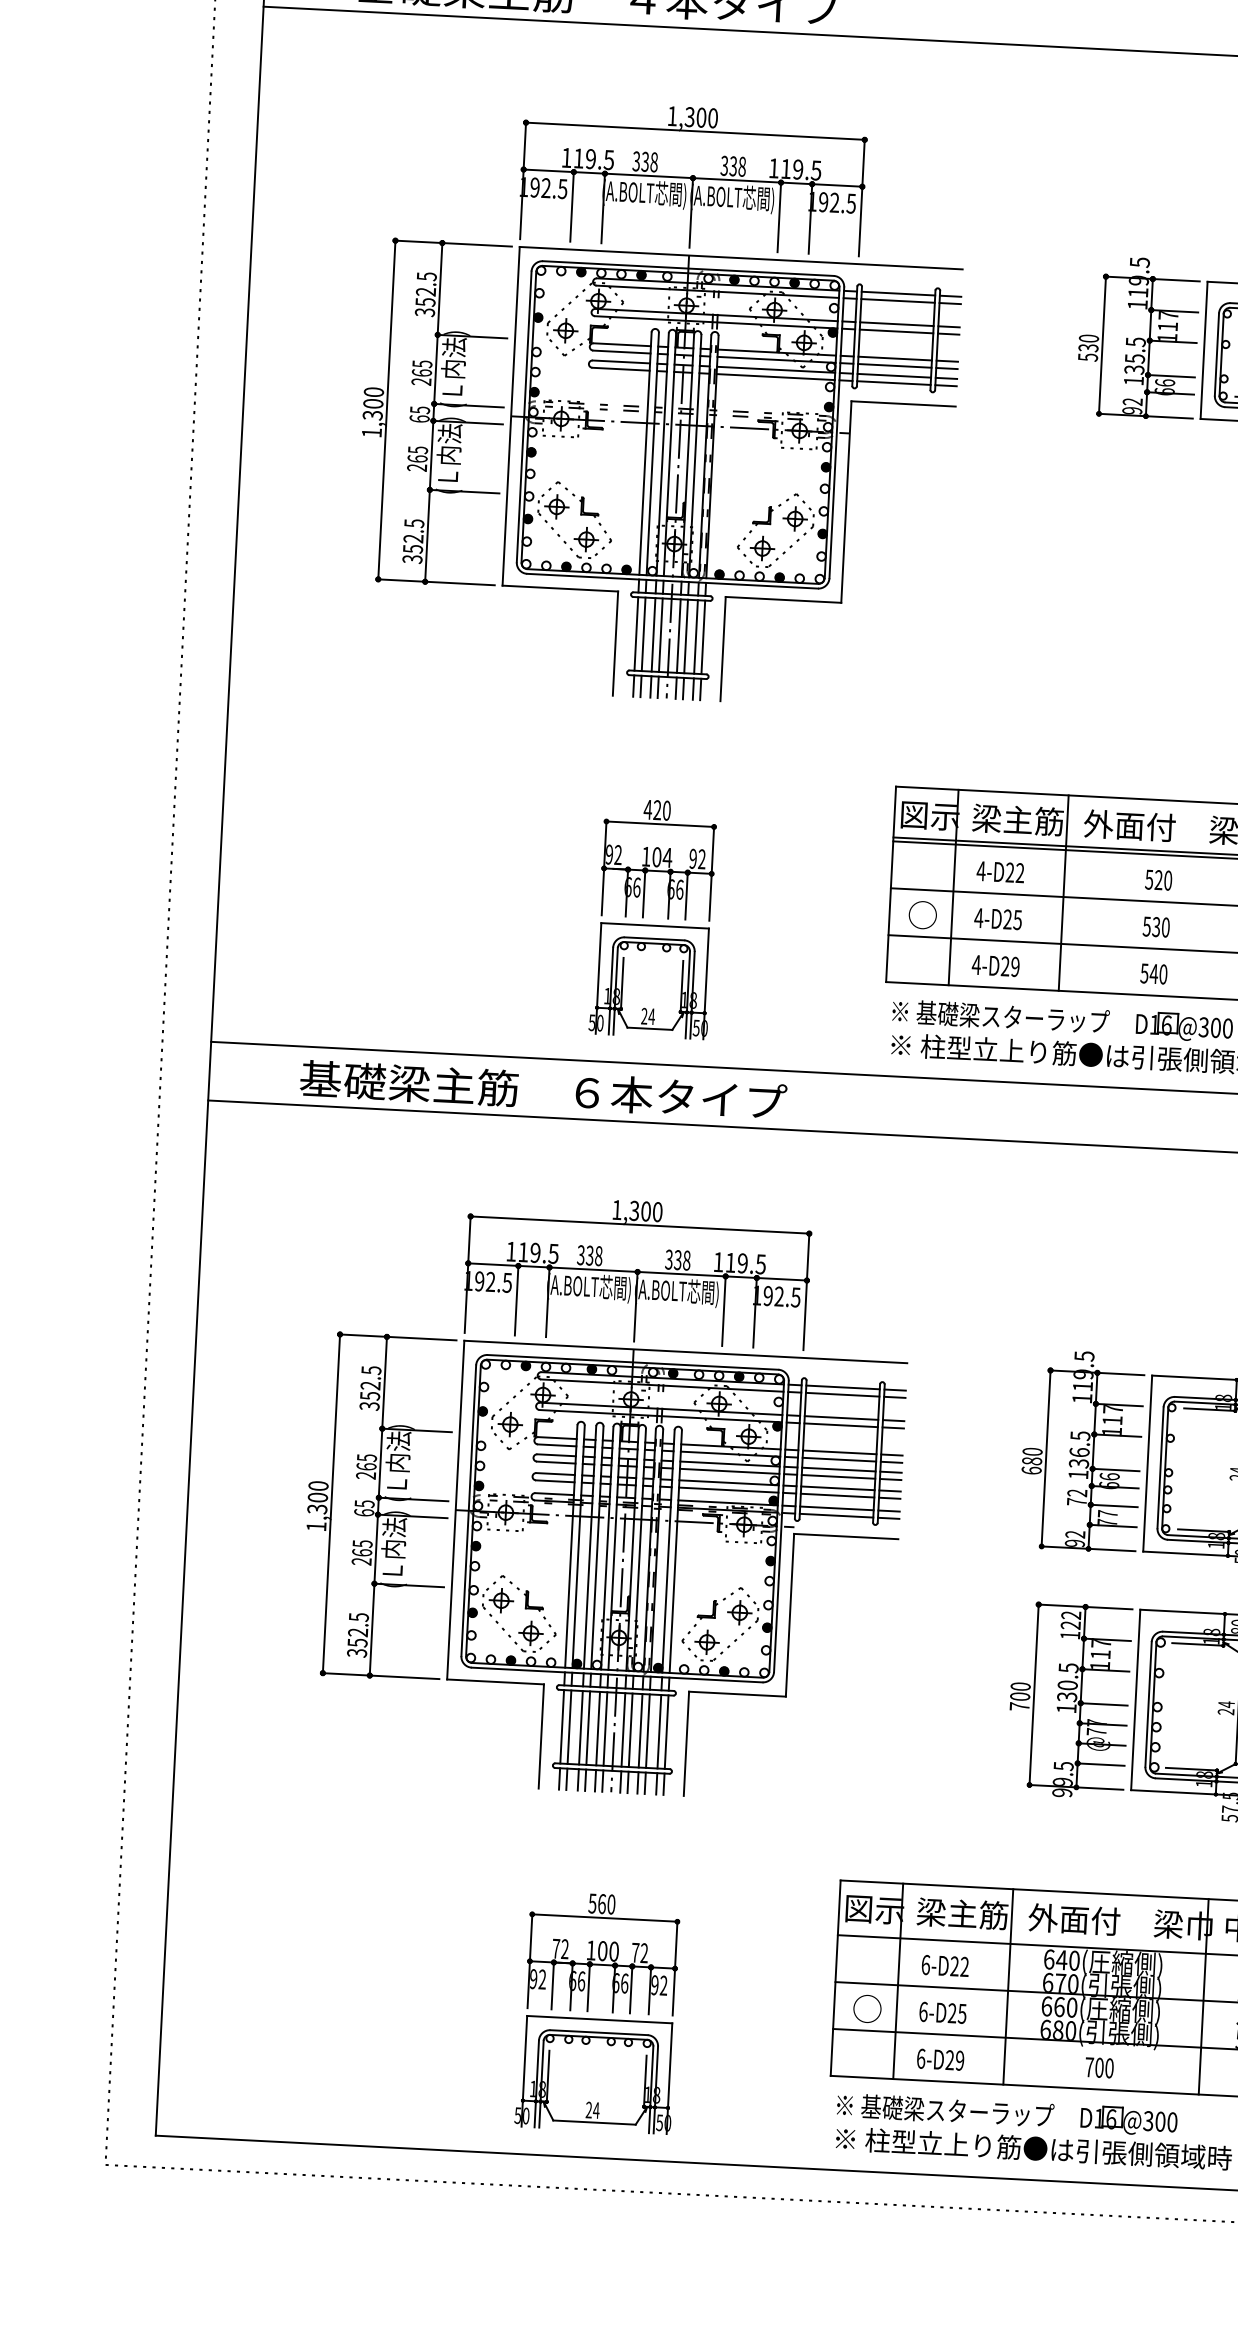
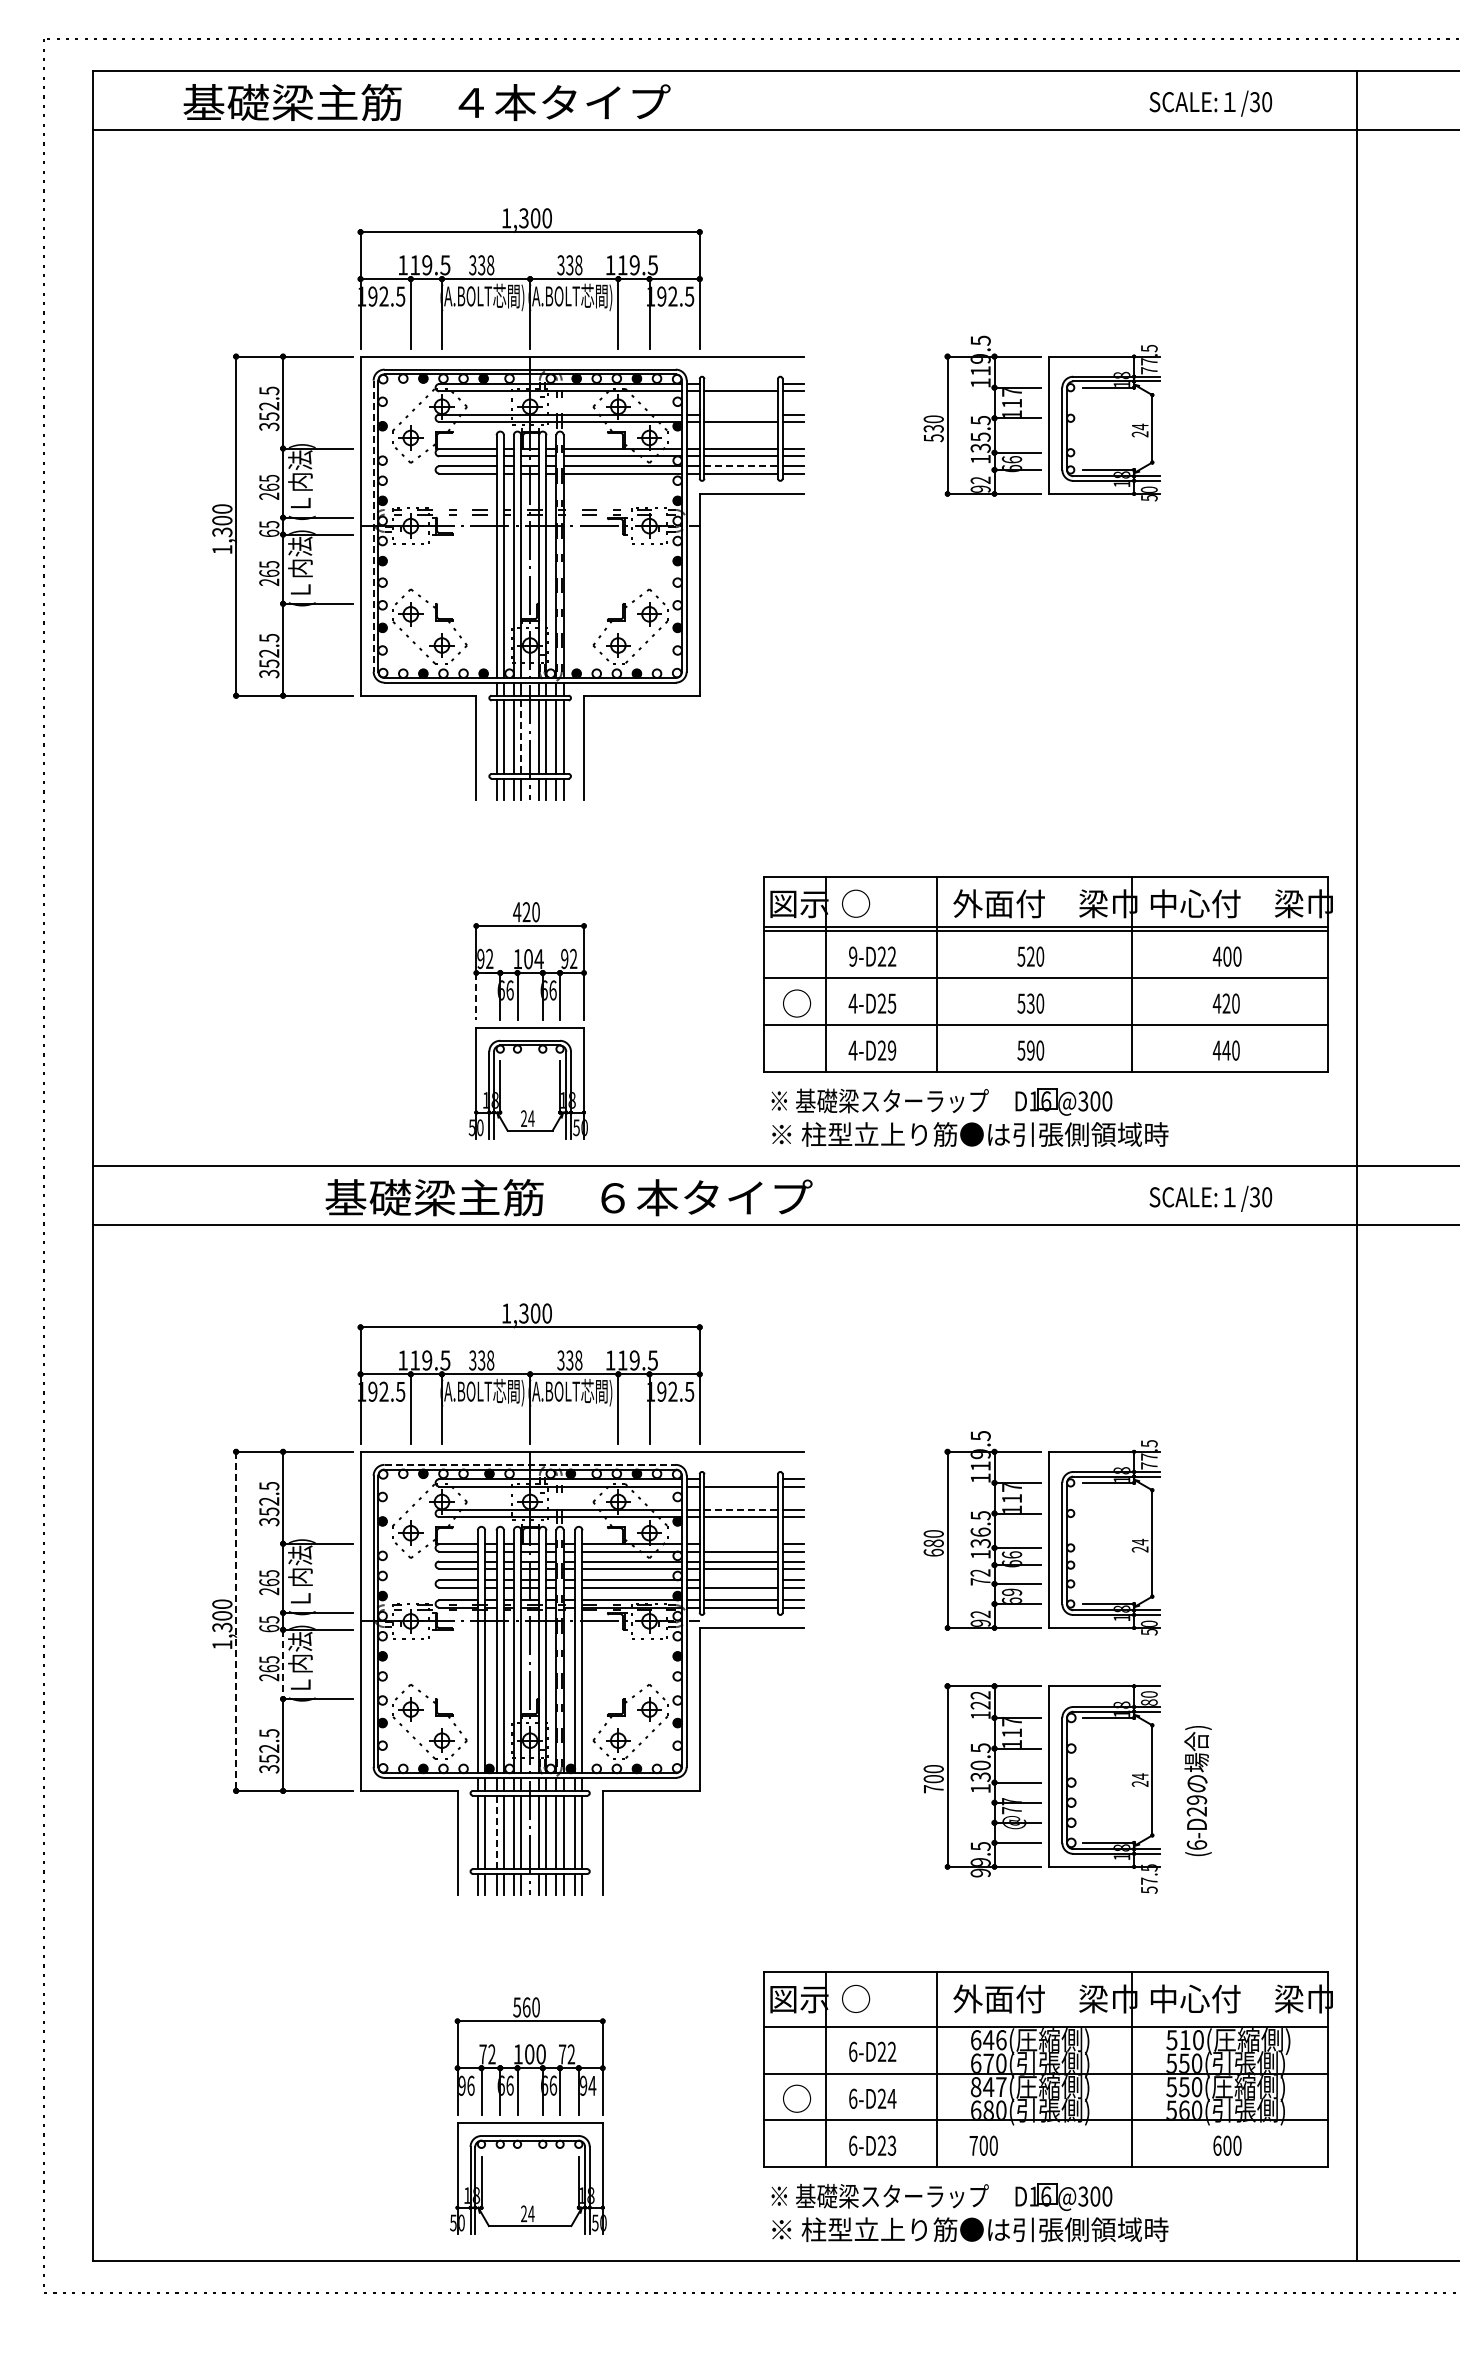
line: (898, 294) -> (741, 384), removed
line: (897, 324) -> (741, 414), removed
line: (894, 375) -> (741, 466), solid -> dashed
line: (524, 417) -> (373, 526), solid -> dashed
line: (661, 635) -> (521, 737), solid -> dashed
text: (1017, 819) -> (886, 903), 梁主筋 -> ○
text: (980, 870) -> (852, 956), 4-D22 -> 9-D22
line: (603, 891) -> (476, 996), solid -> dashed
text: (1153, 973) -> (1030, 1050), 540 -> 590
text: (543, 1090) -> (568, 1197), moved
line: (633, 1362) -> (530, 1464), solid -> dashed
line: (843, 1387) -> (741, 1479), removed
line: (841, 1417) -> (741, 1509), solid -> dashed
line: (840, 1452) -> (741, 1544), removed
line: (838, 1488) -> (741, 1580), removed
line: (331, 1503) -> (236, 1621), solid -> dashed
text: (1107, 1517) -> (1011, 1595), 77 -> 69
line: (376, 1549) -> (283, 1664), solid -> dashed
line: (580, 1727) -> (496, 1832), solid -> dashed
text: (961, 1913) -> (886, 1998), 梁主筋 -> ○
text: (1074, 1961) -> (1001, 2040), 640( -> 646(
text: (542, 1979) -> (470, 2085), 92 -> 96
text: (663, 1985) -> (592, 2085), 92 -> 94
text: (1059, 2007) -> (988, 2087), 660( -> 847(
text: (961, 2013) -> (891, 2098), 6-D25 -> 6-D24
text: (959, 2060) -> (891, 2145), 6-D29 -> 6-D23
text: (1099, 2067) -> (983, 2145), moved

